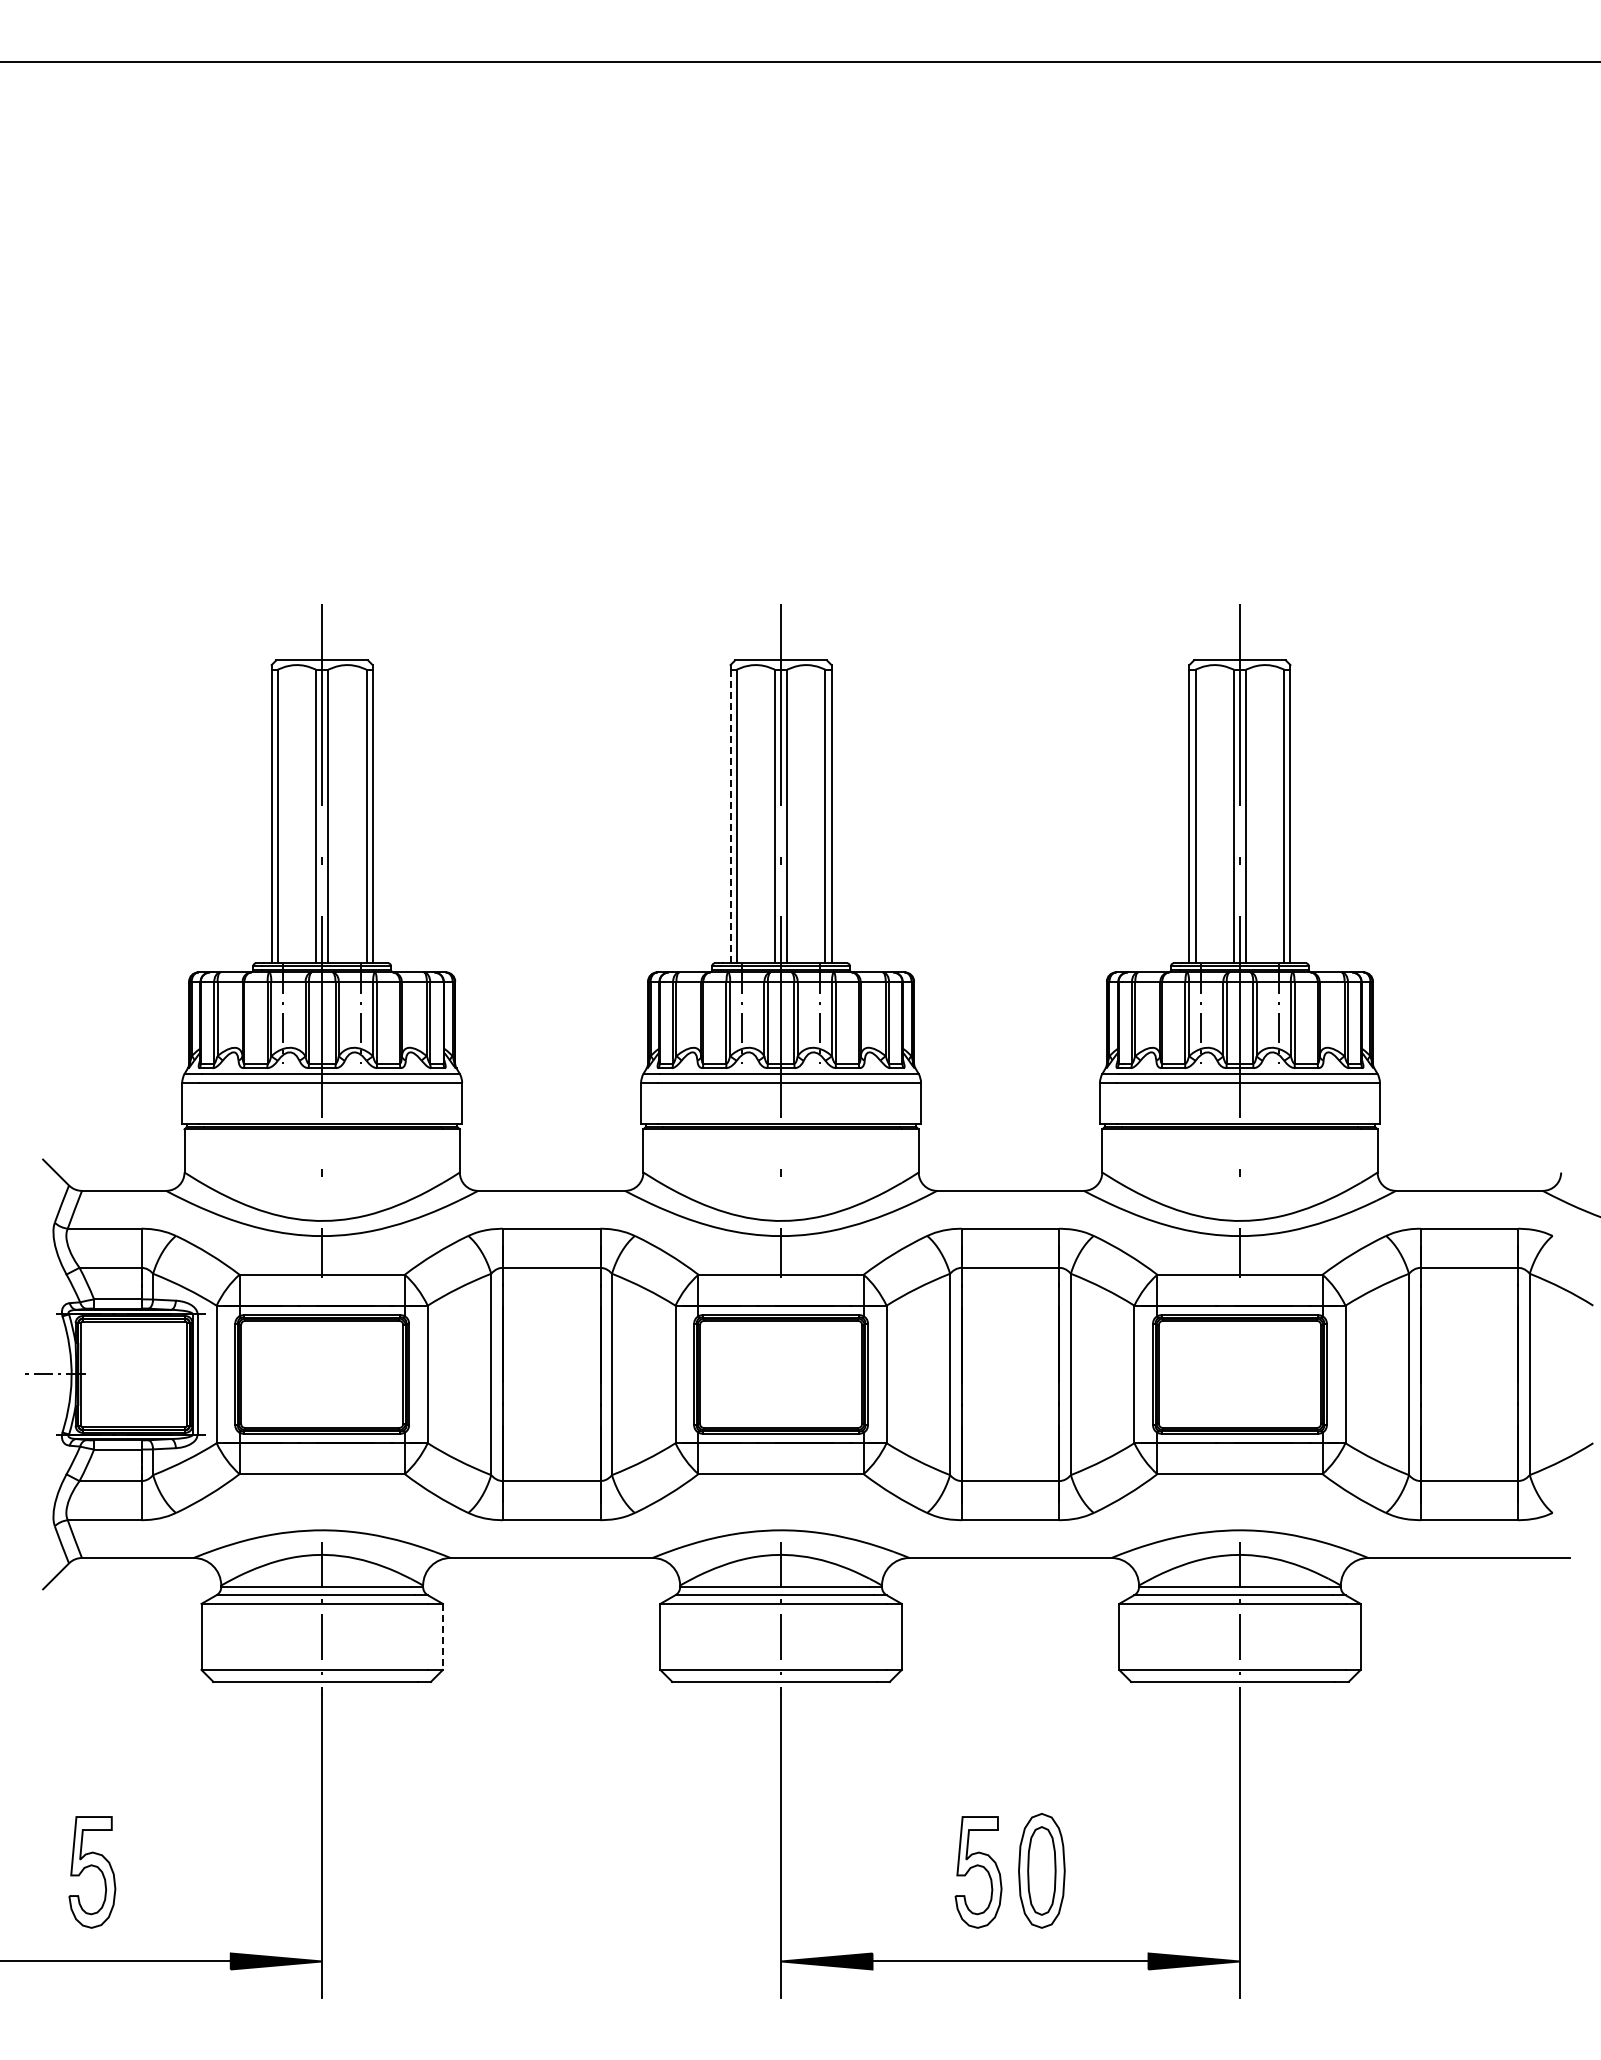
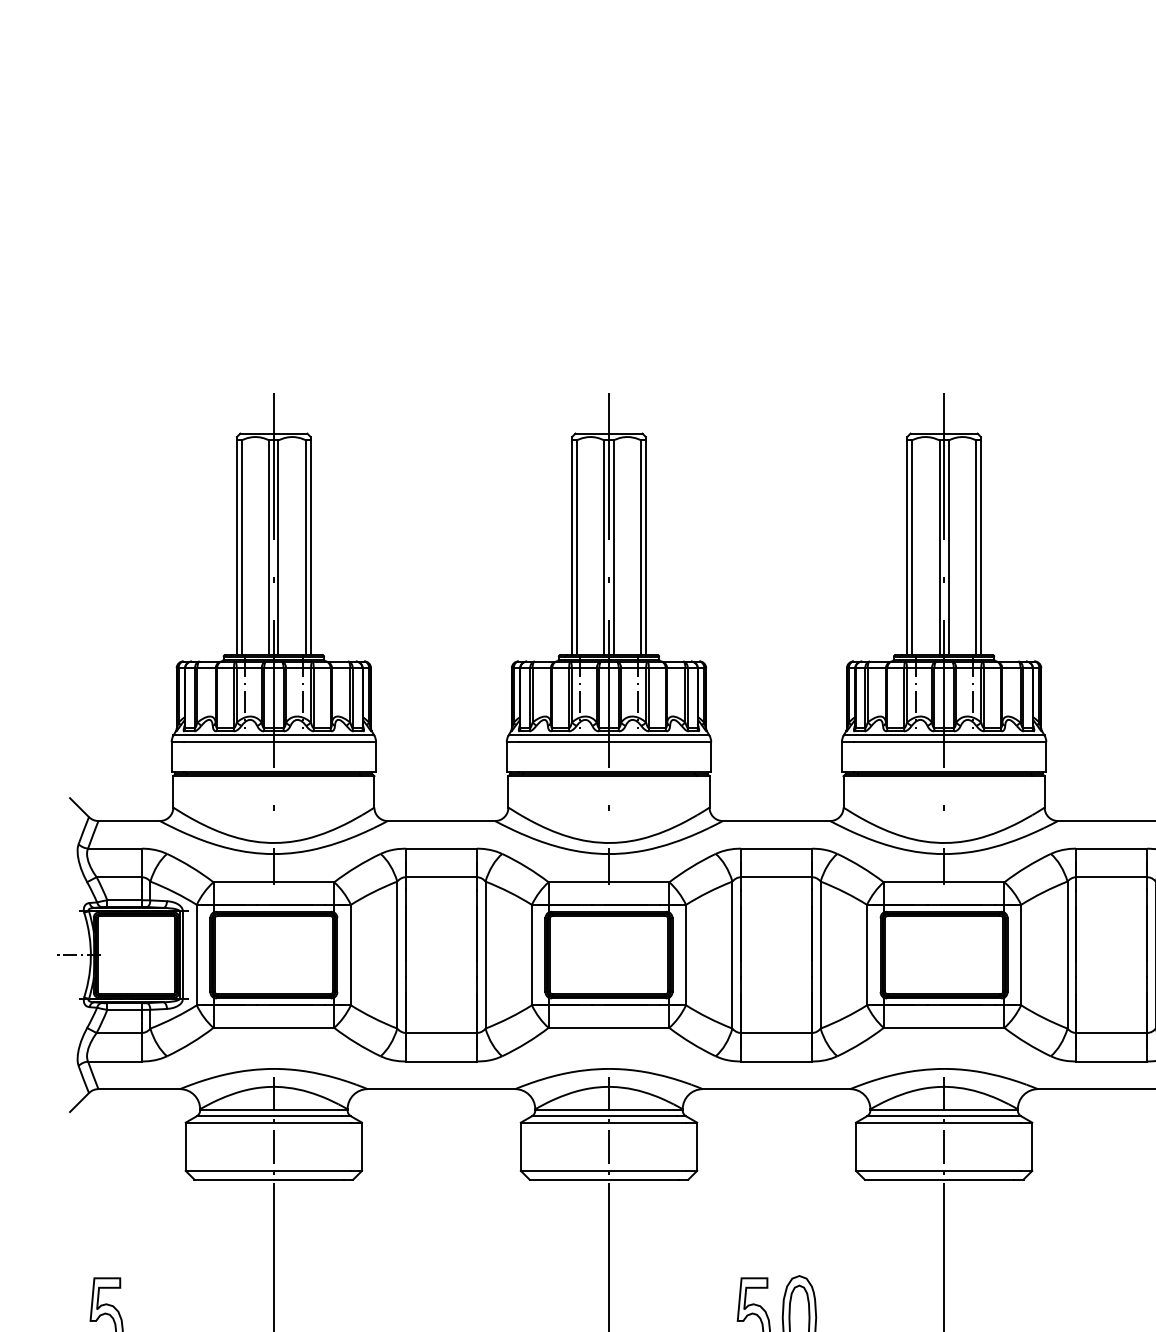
line: (730, 816) -> (572, 547), dashed -> solid
line: (442, 1637) -> (361, 1147), dashed -> solid

